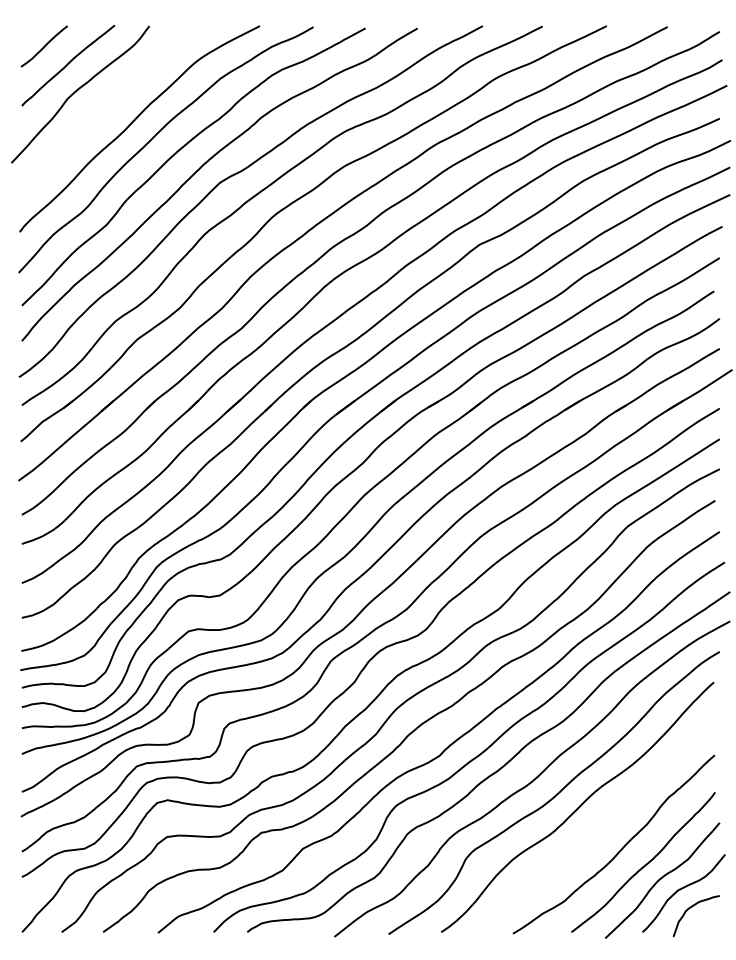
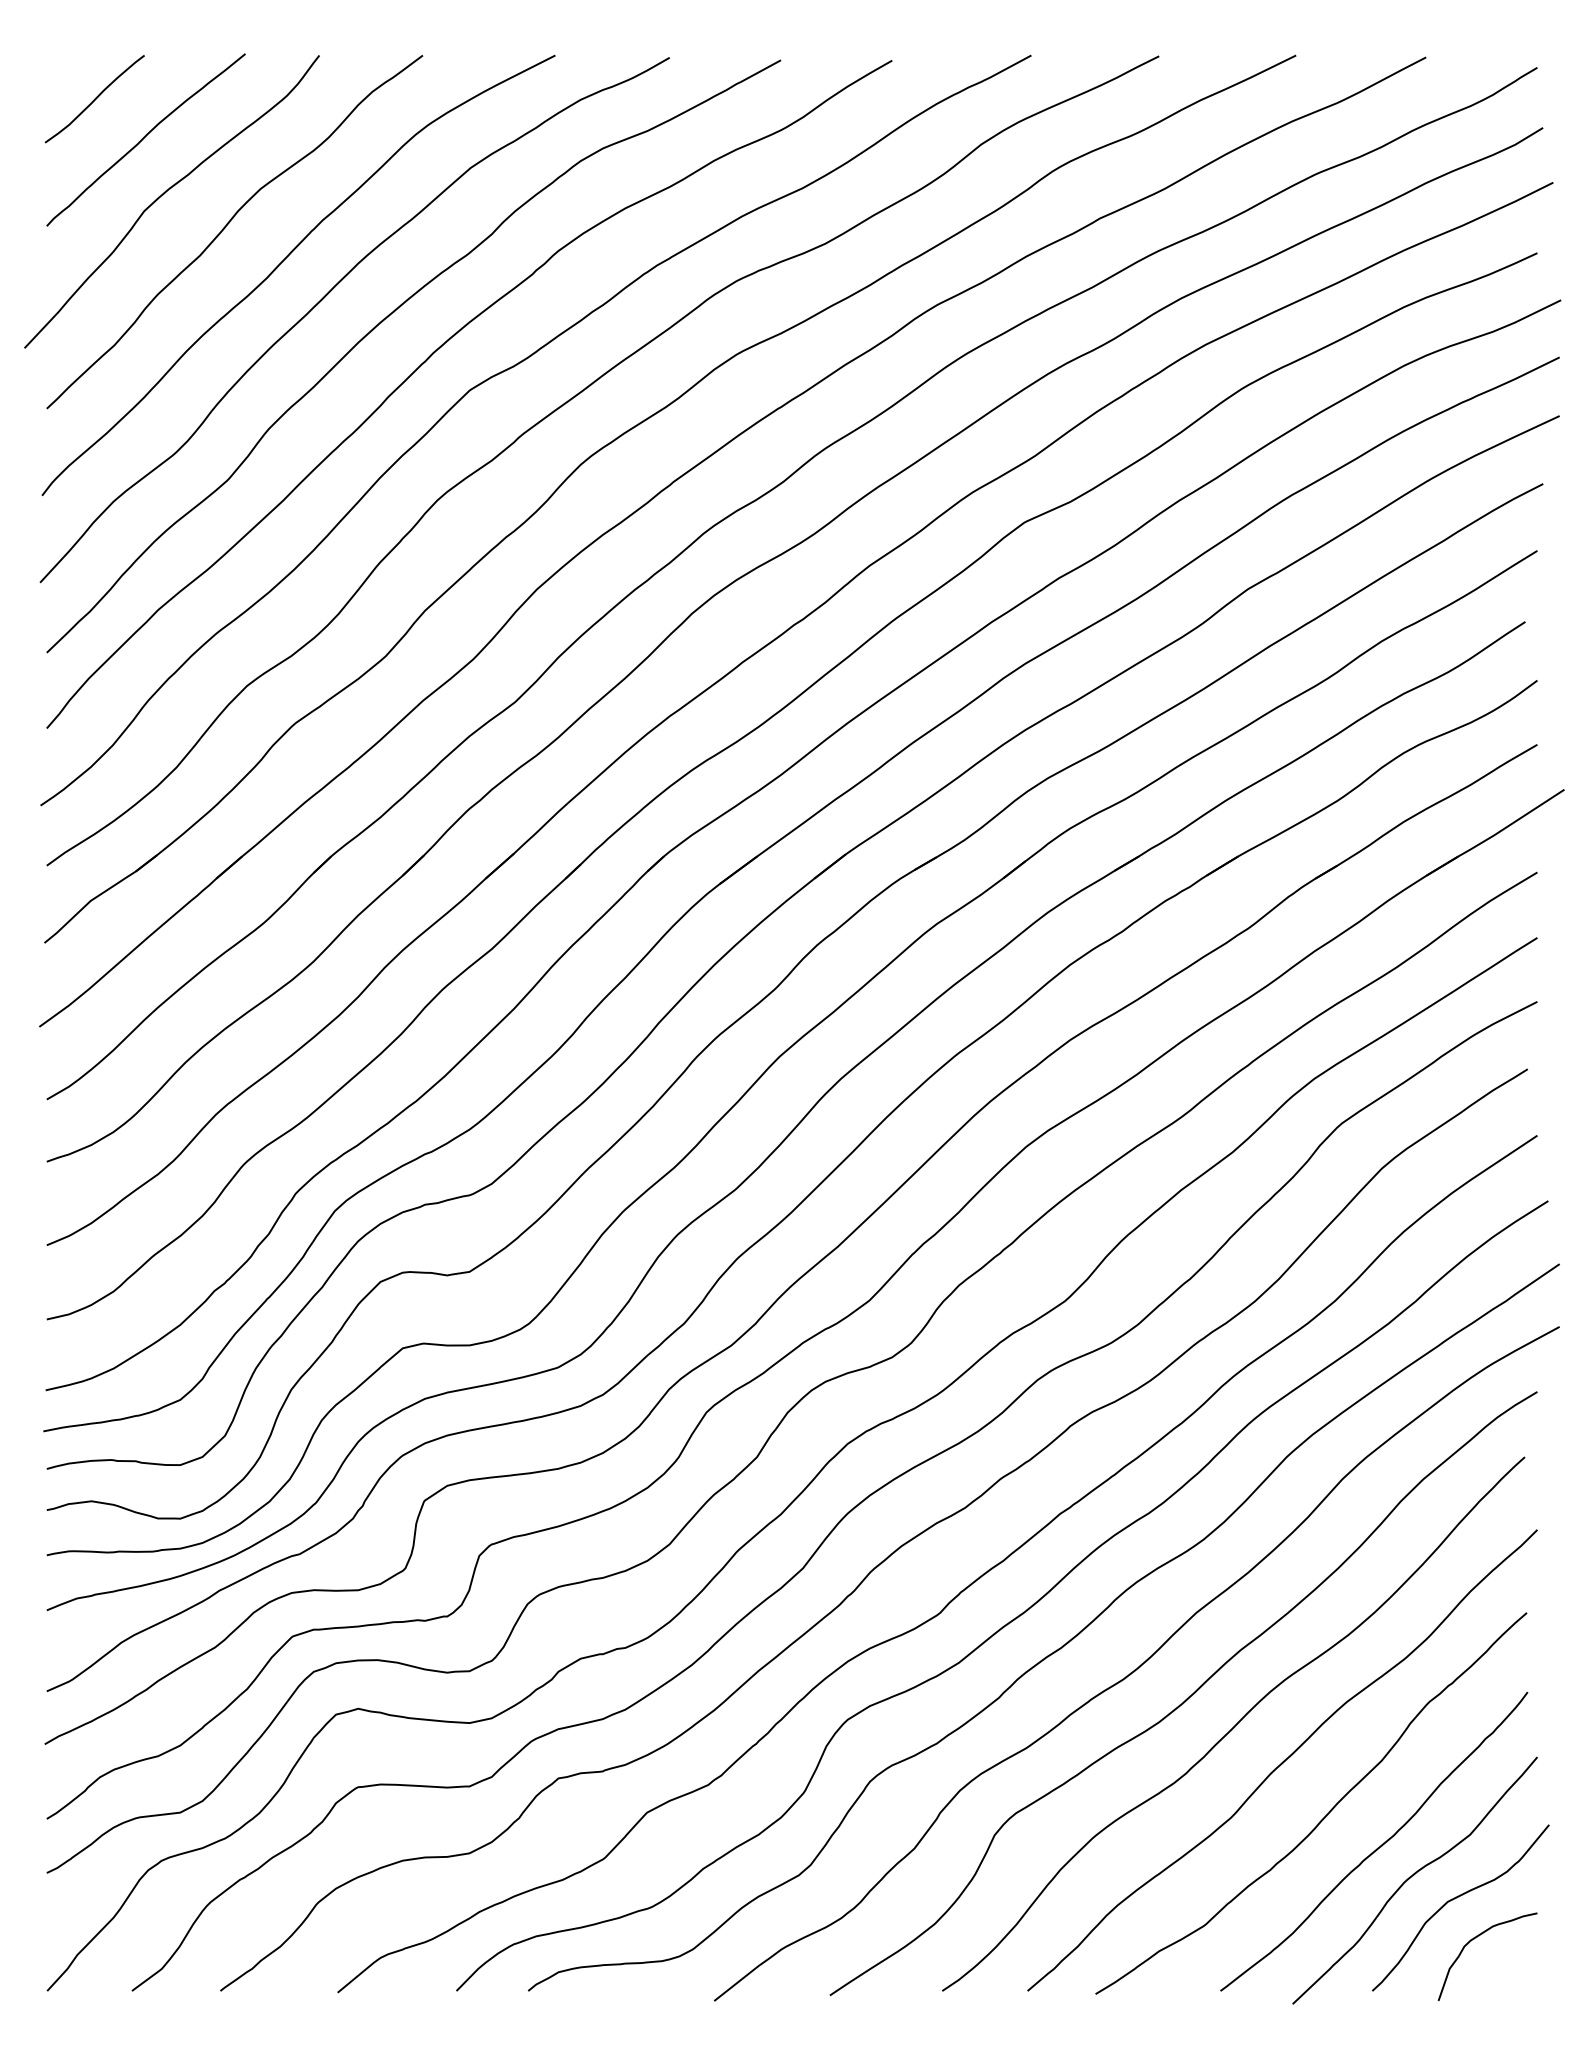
curve: (107, 105) -> (229, 225), added
curve: (600, 824) -> (1282, 1760), added

